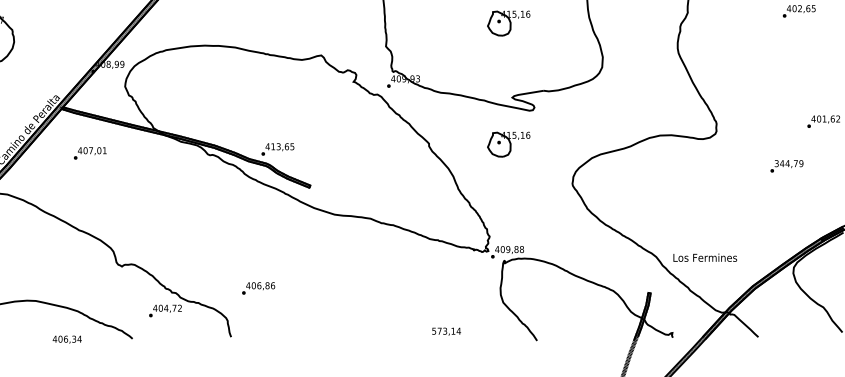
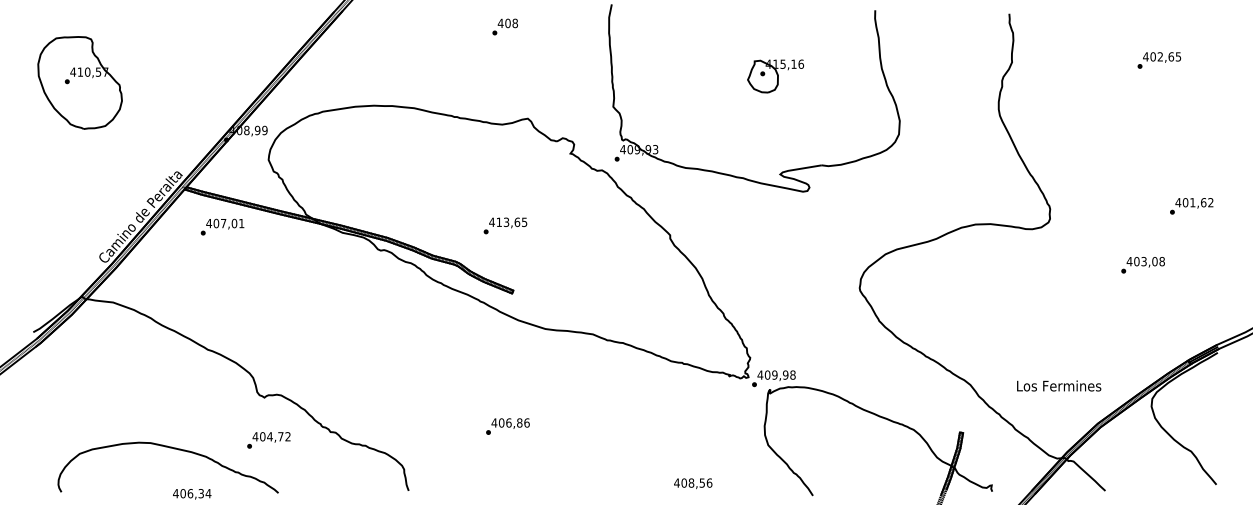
part: (508, 144) -> (775, 236), removed
text: (277, 149) -> (505, 225), moved
text: (90, 152) -> (222, 226), moved
text: (788, 163) -> (1145, 261), 344,79 -> 403,08
text: (516, 249) -> (785, 374), 409,88 -> 409,98
text: (705, 257) -> (1059, 385), moved
text: (258, 288) -> (507, 426), moved
text: (165, 311) -> (268, 440), moved
text: (446, 330) -> (693, 482), 573,14 -> 408,56

